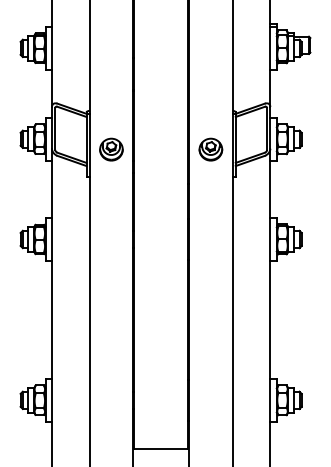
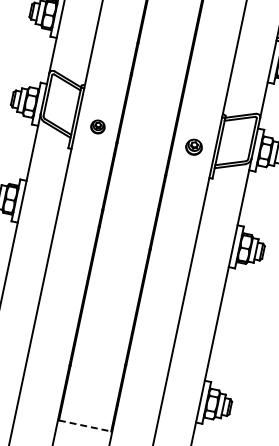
part: (111, 149) -> (98, 126), size x0.6
part: (210, 149) -> (193, 147), size x0.7
line: (161, 448) -> (85, 425), solid -> dashed

